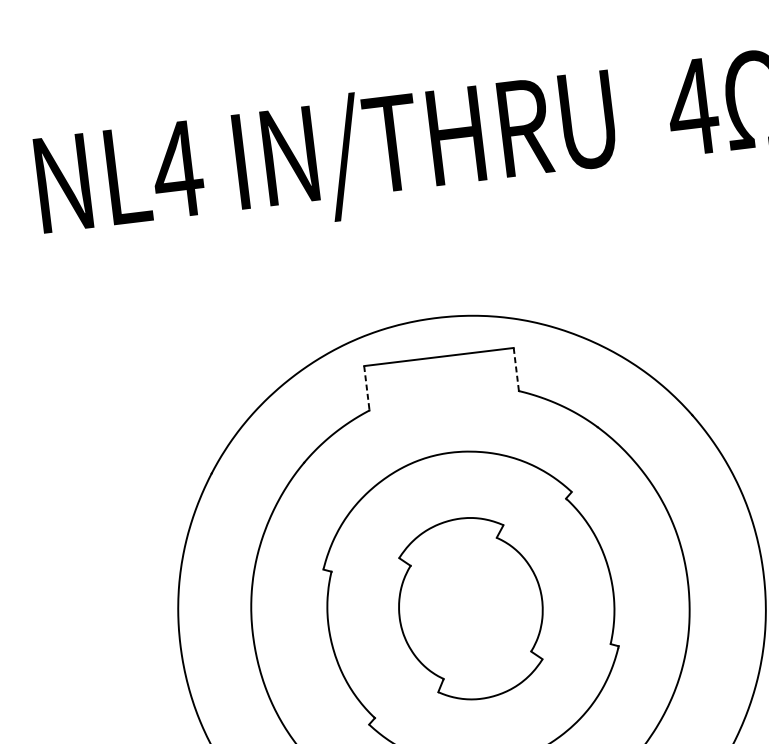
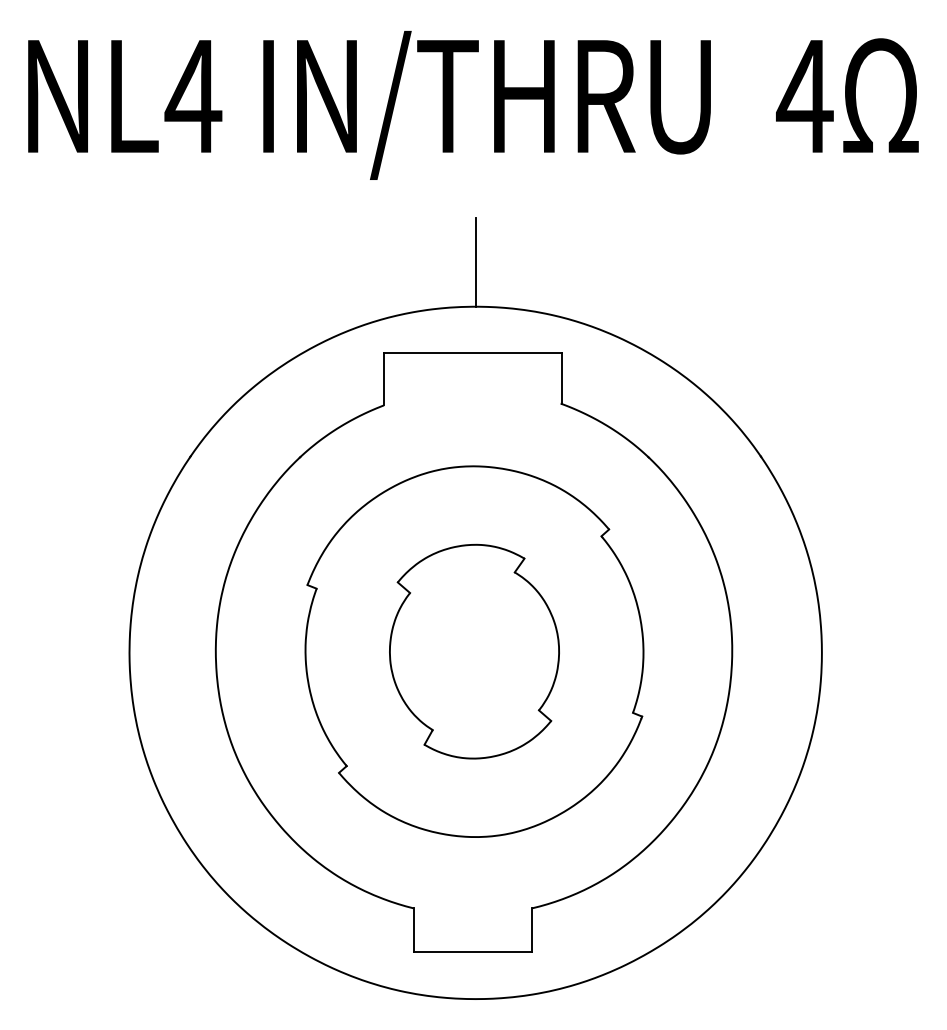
line: (432, 280) -> (475, 262), added
line: (516, 369) -> (561, 378), dashed -> solid
line: (367, 388) -> (384, 379), dashed -> solid

